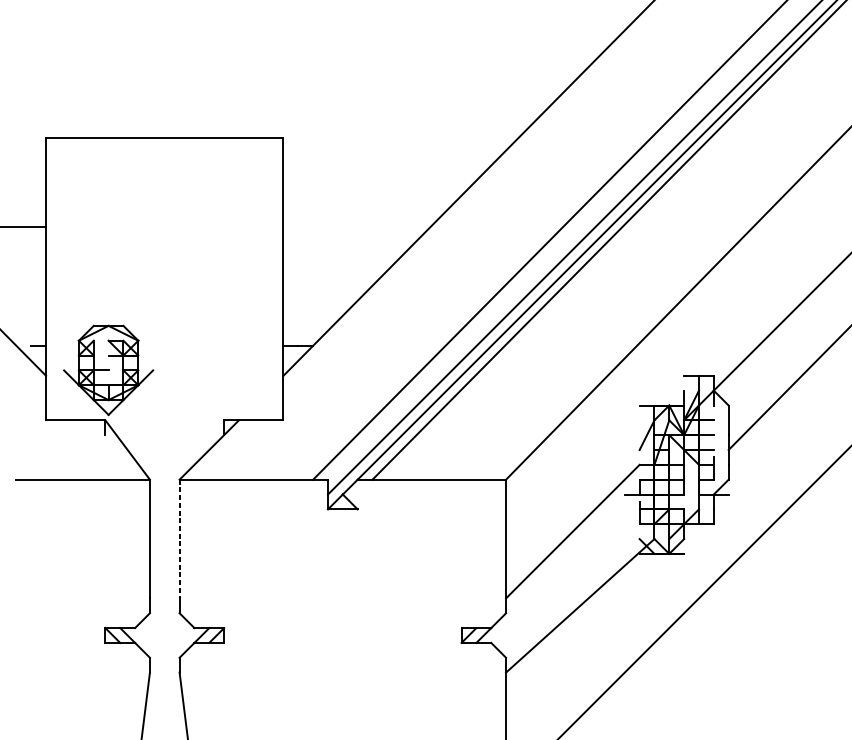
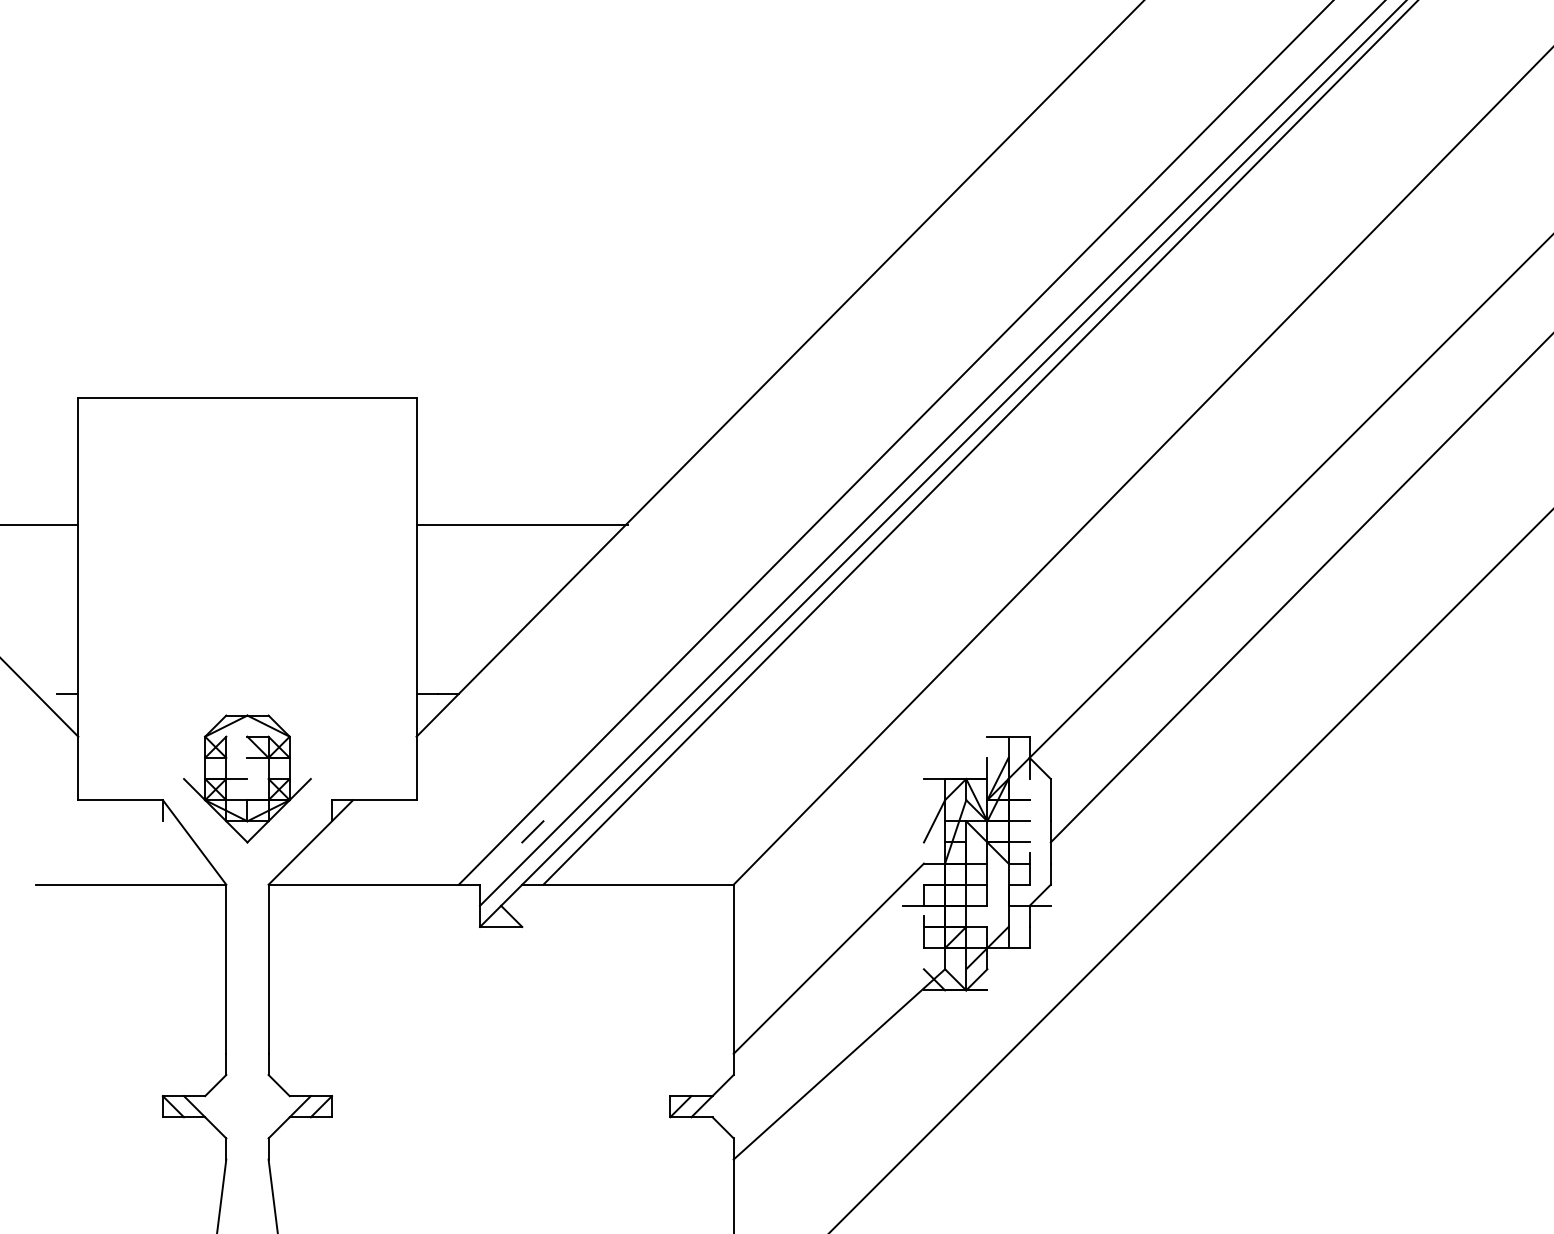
line: (357, 227) -> (522, 525), added
part: (108, 370) -> (247, 778), moved
line: (364, 442) -> (532, 831), added
line: (179, 539) -> (268, 969), dashed -> solid

